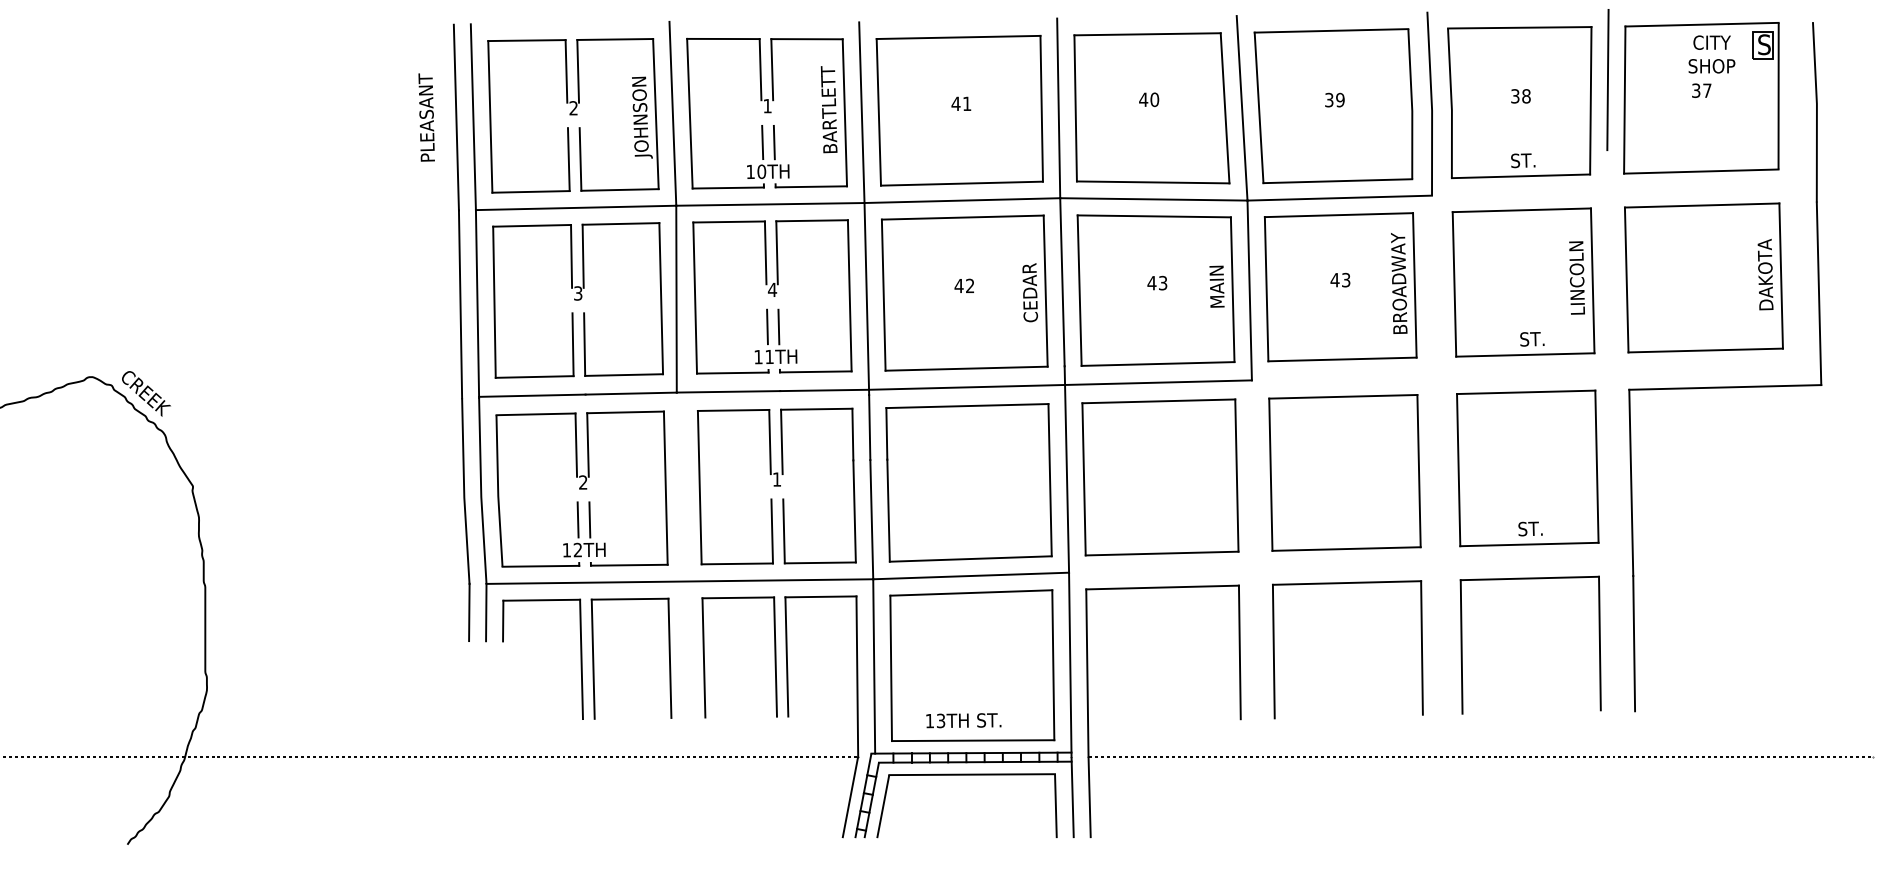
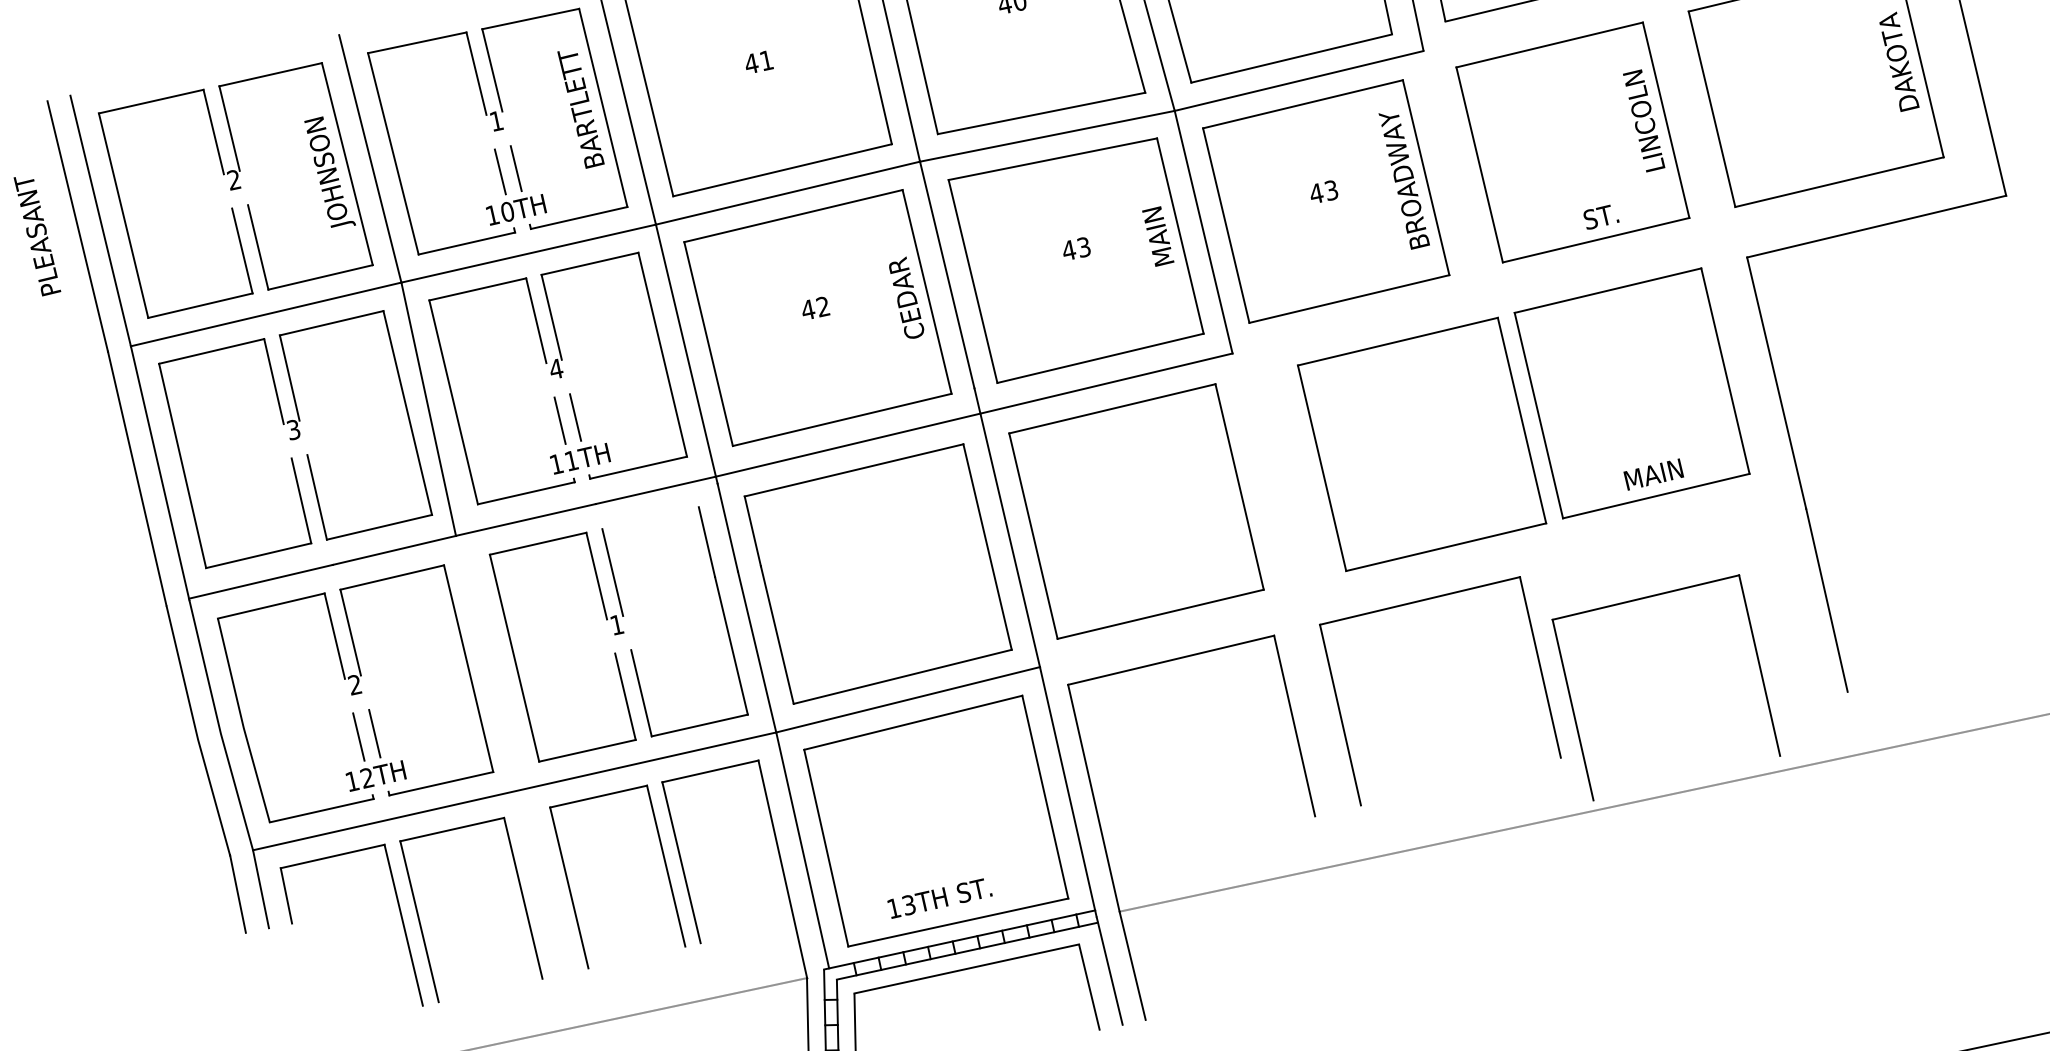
line: (816, 408) -> (650, 517), removed
part: (1344, 472) -> (1421, 443), moved
text: (1530, 528) -> (1653, 474), ST. -> MAIN
part: (1530, 579) -> (1647, 598), moved

